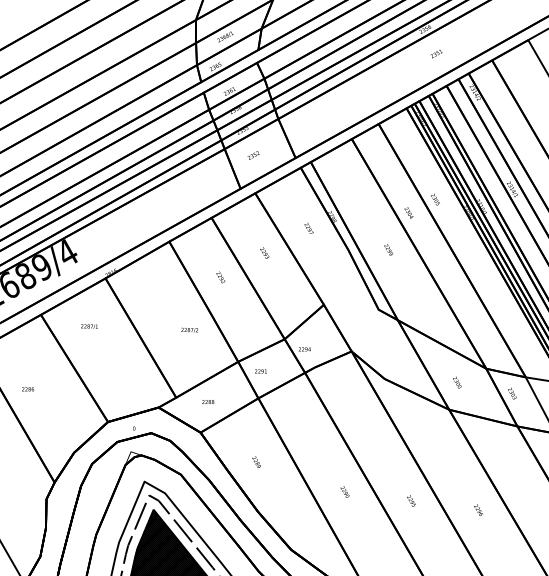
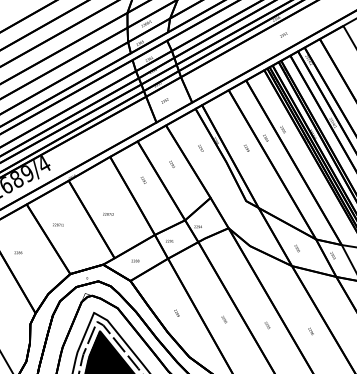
text: (388, 248) -> (246, 147), moved
text: (89, 325) -> (58, 224), moved
text: (189, 330) -> (108, 214), moved
text: (256, 461) -> (176, 312), moved

